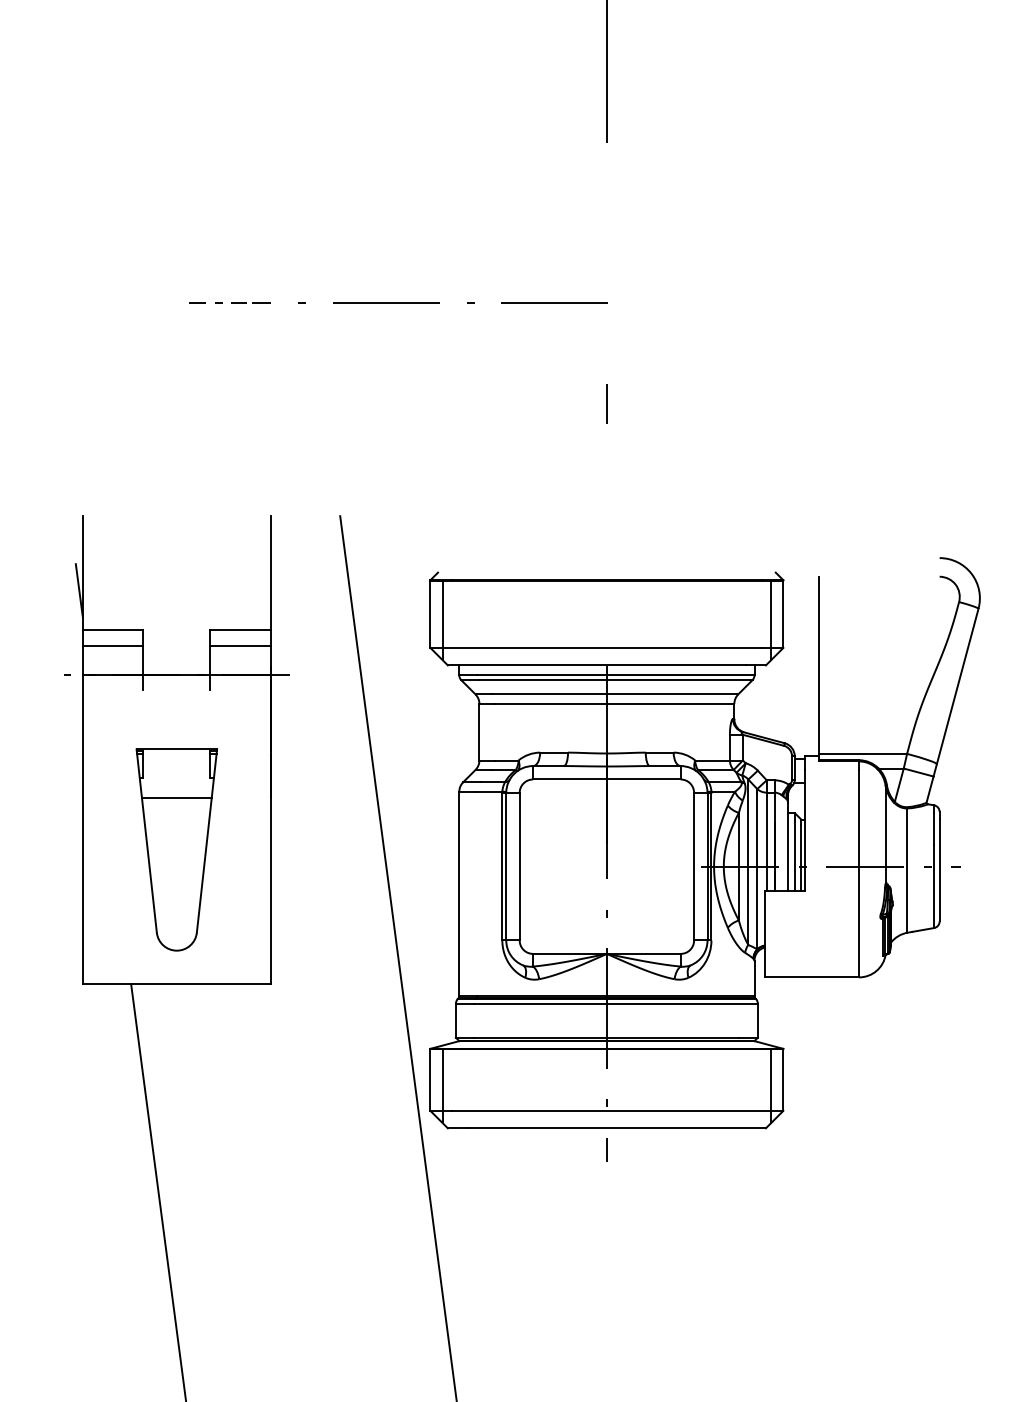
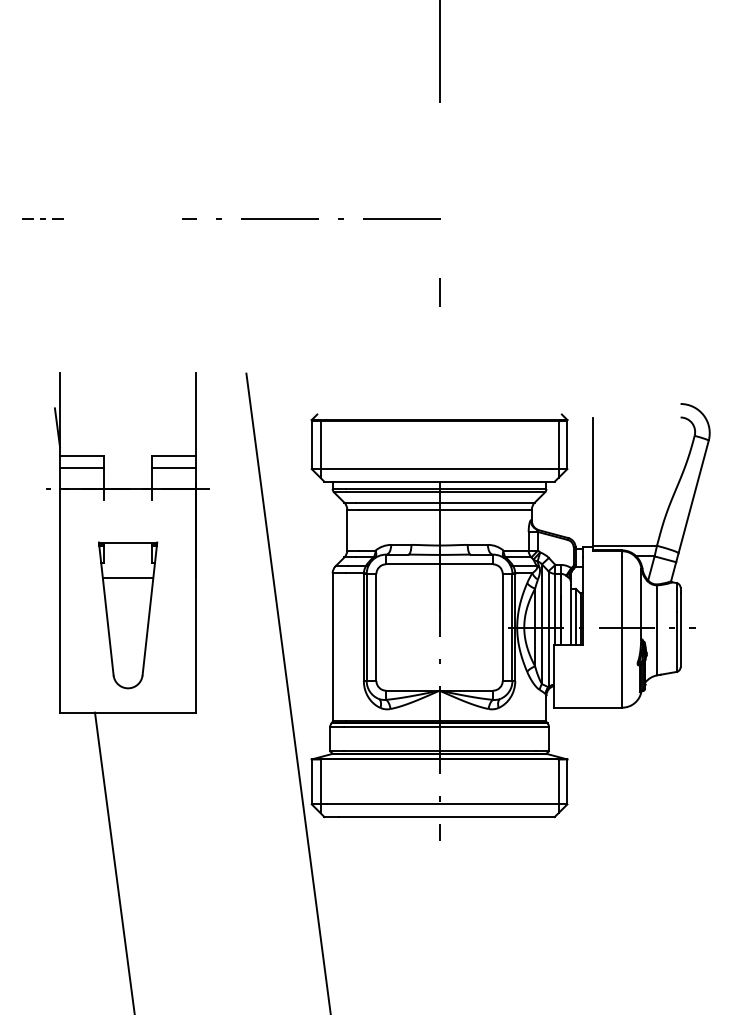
line: (217, 302) -> (42, 218), moved

